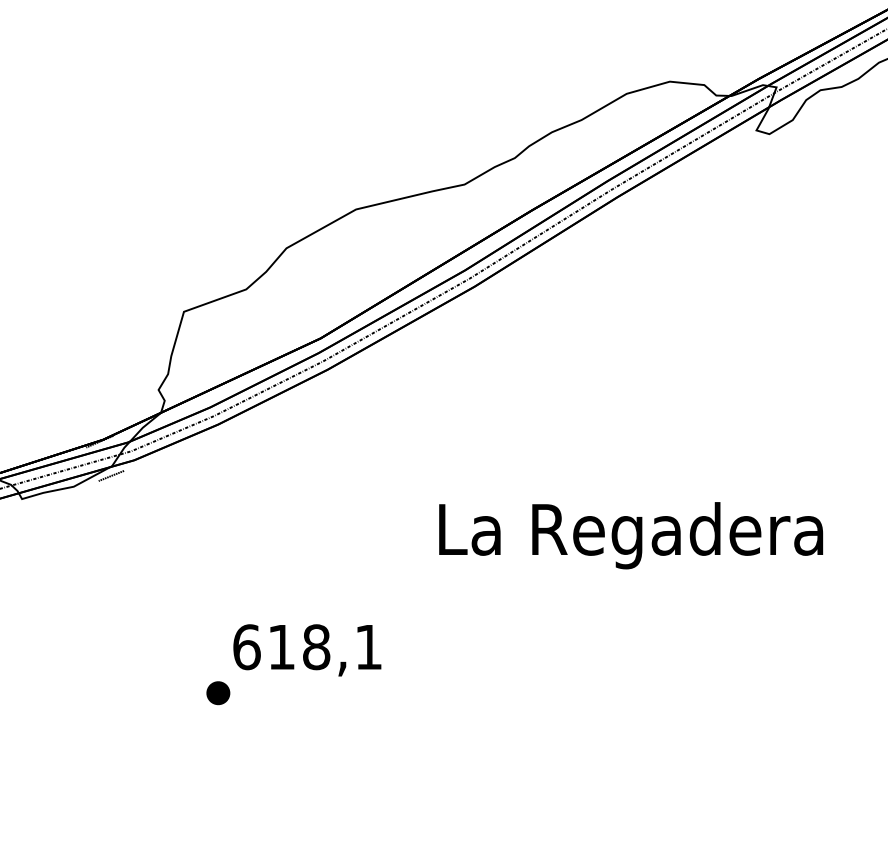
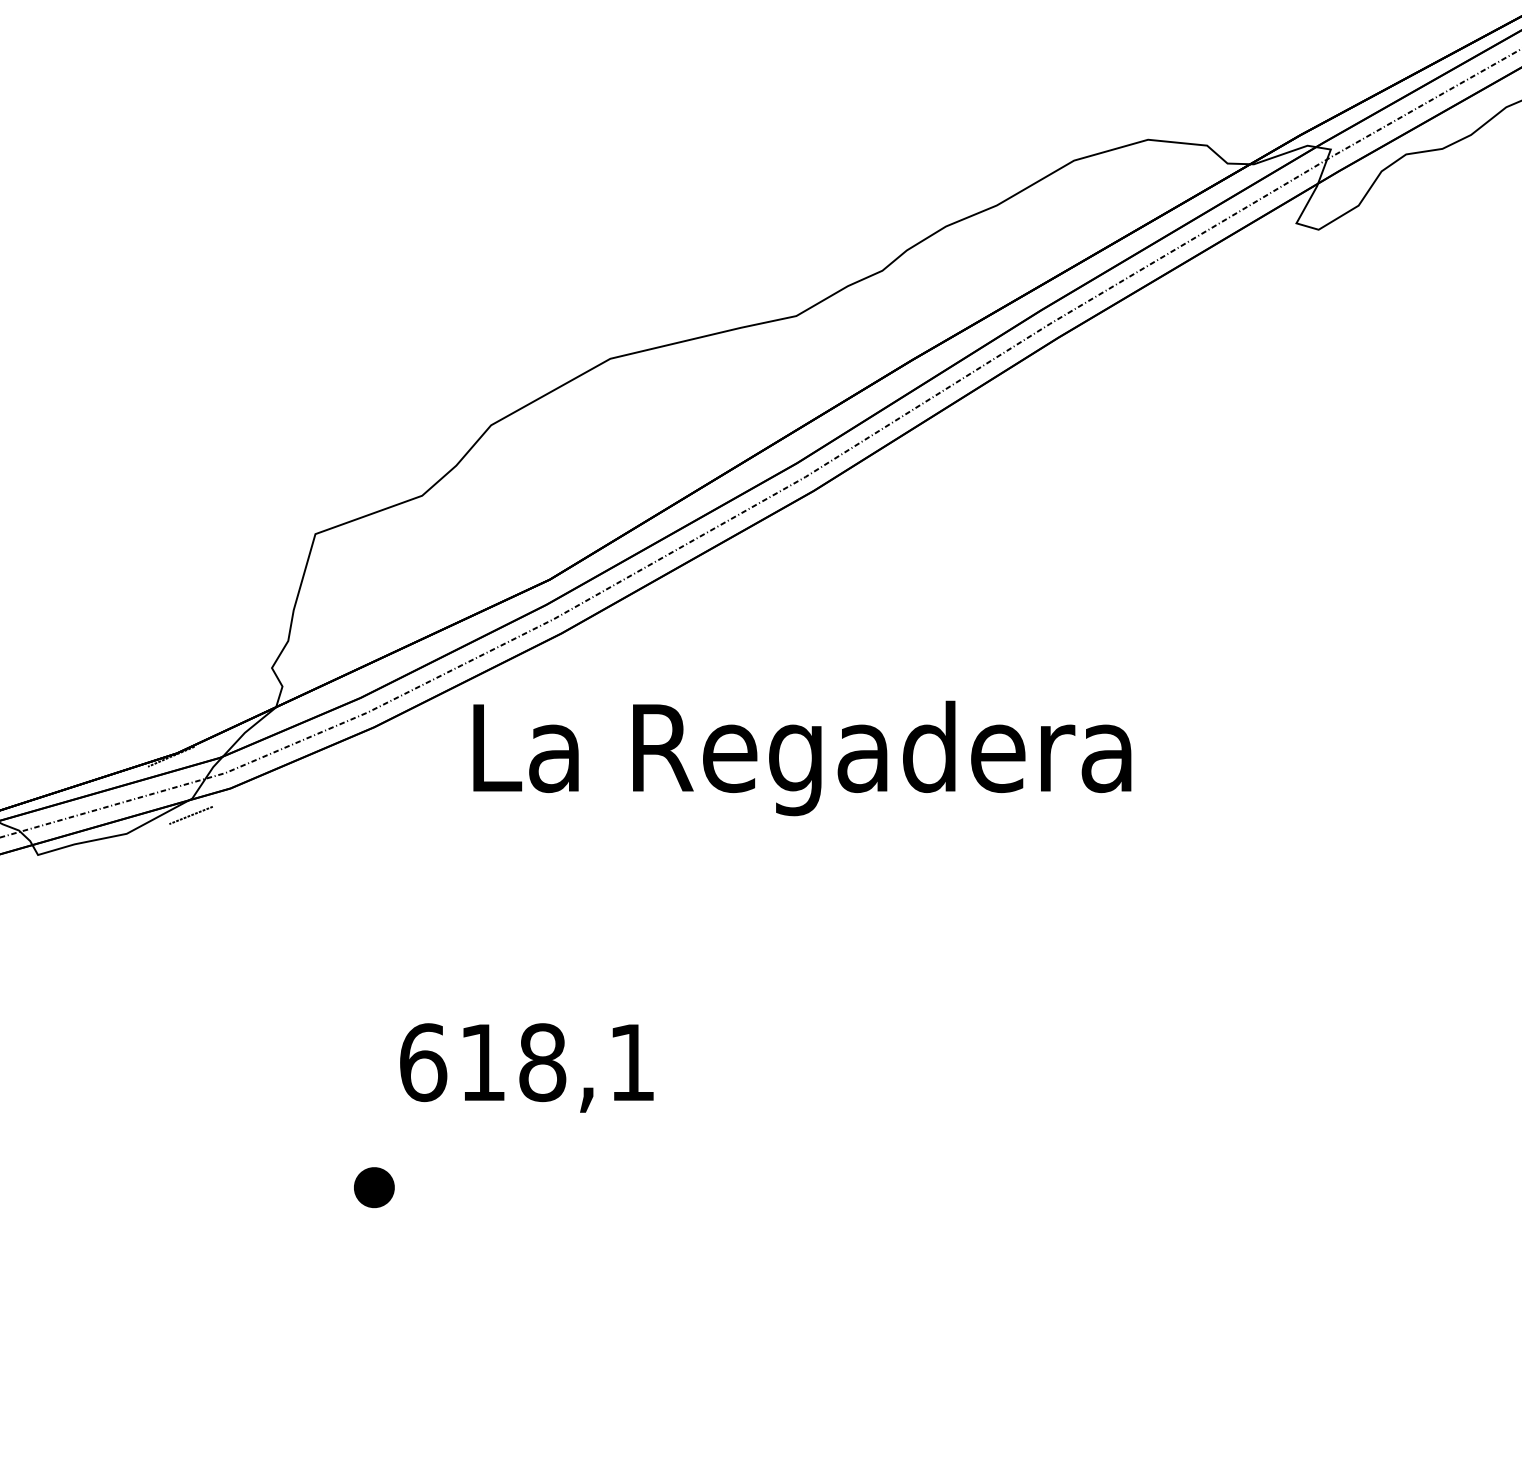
text: (631, 535) -> (802, 758), moved
text: (307, 650) -> (527, 1068), moved

